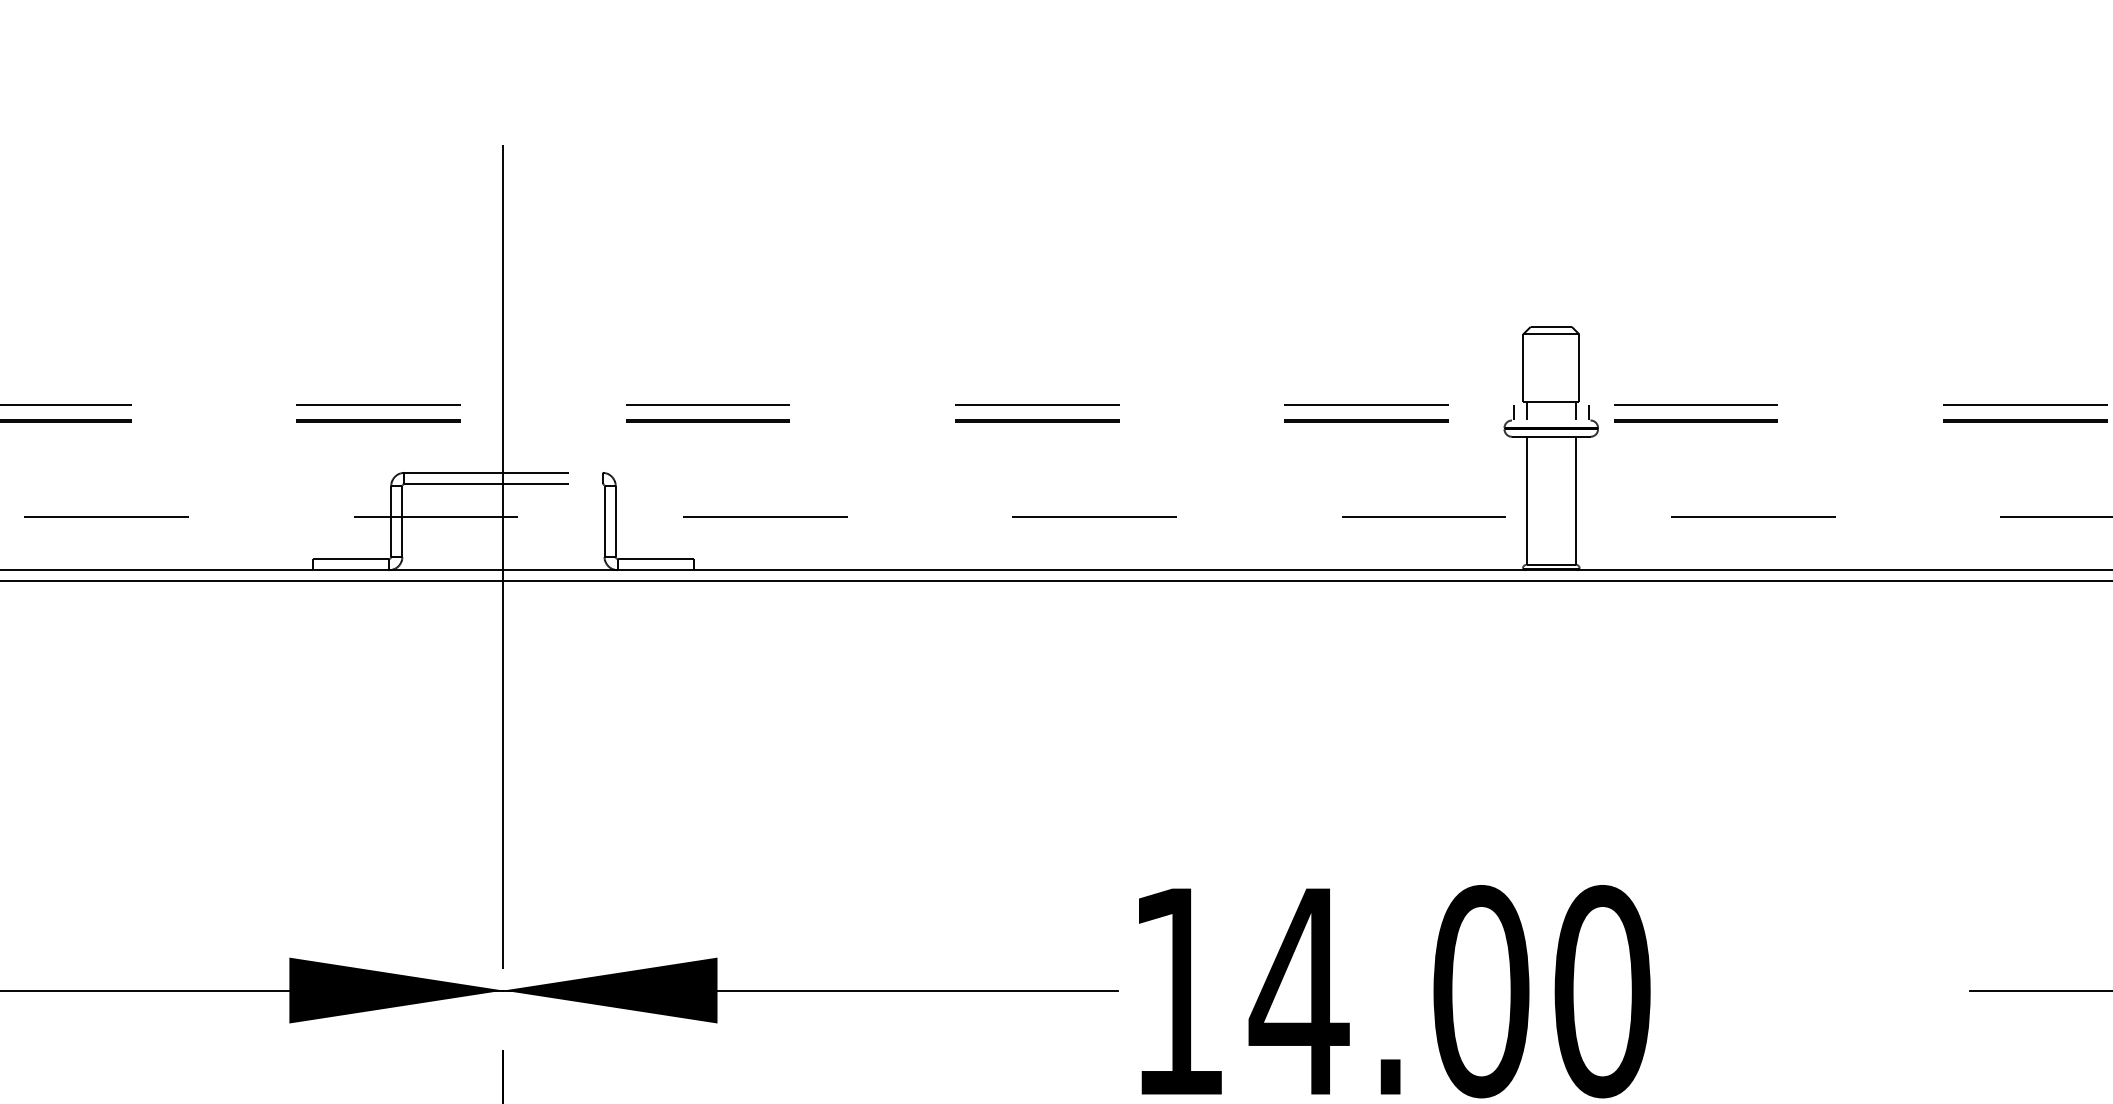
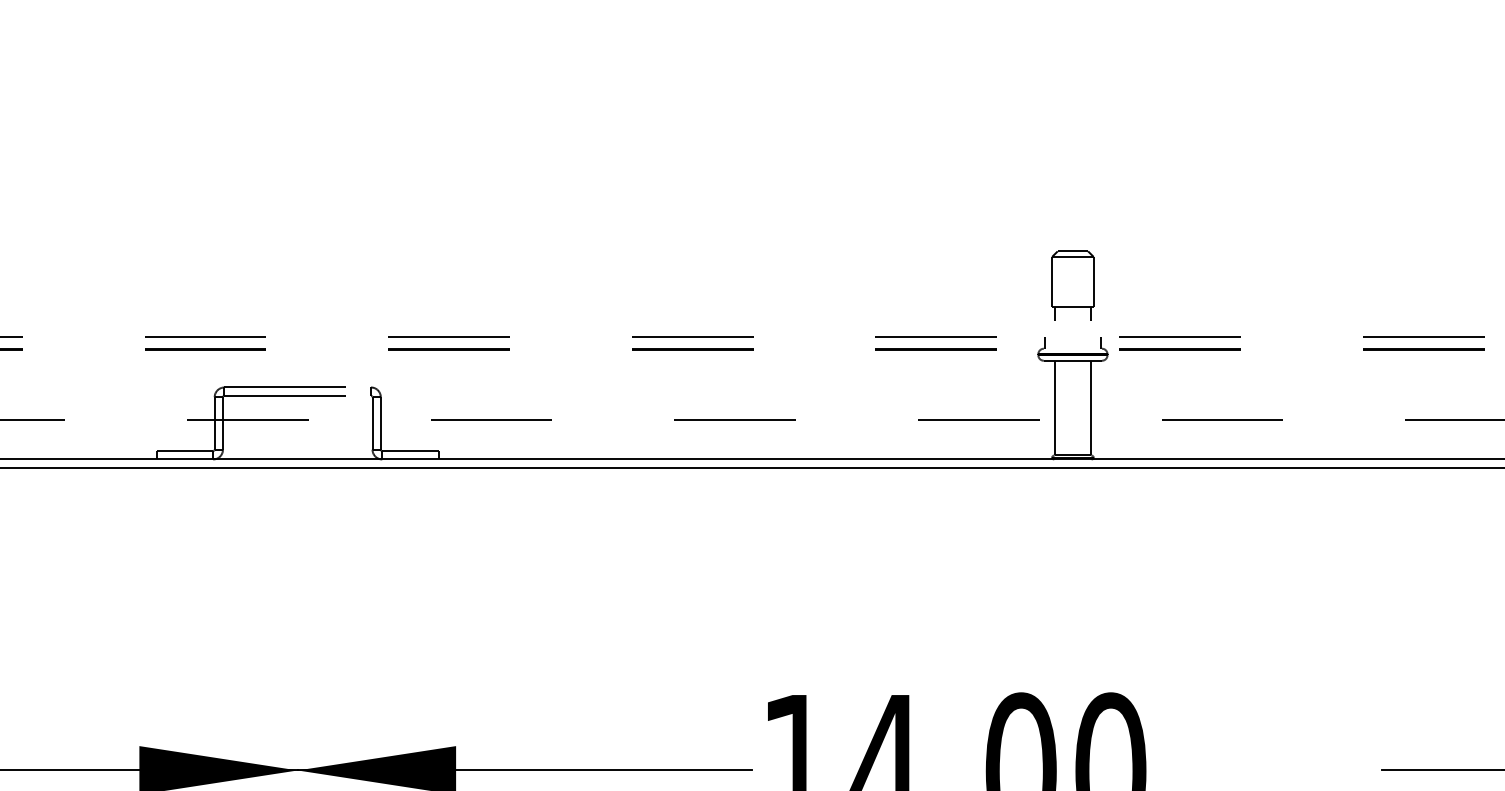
part: (1550, 372) -> (1072, 285), moved
line: (503, 521) -> (297, 423), removed

